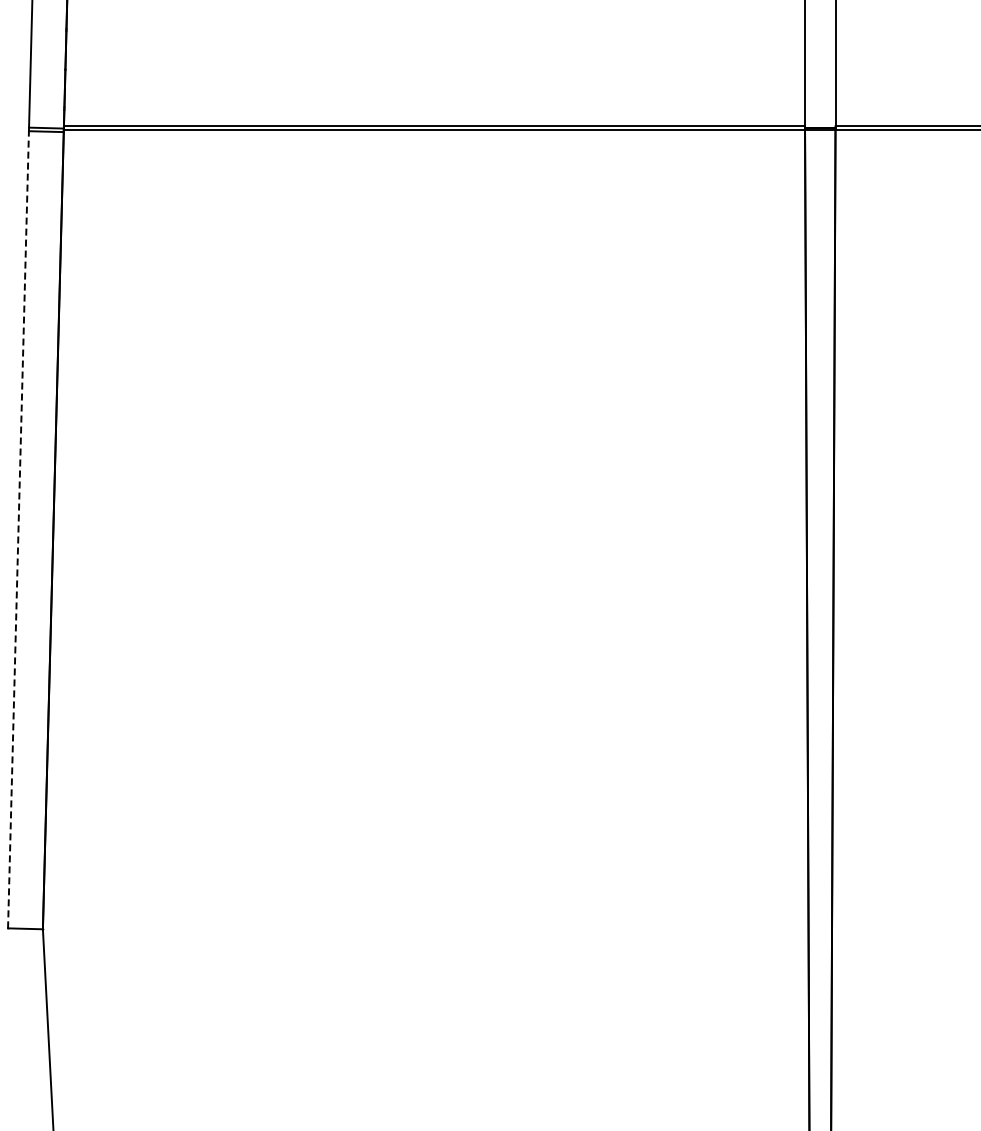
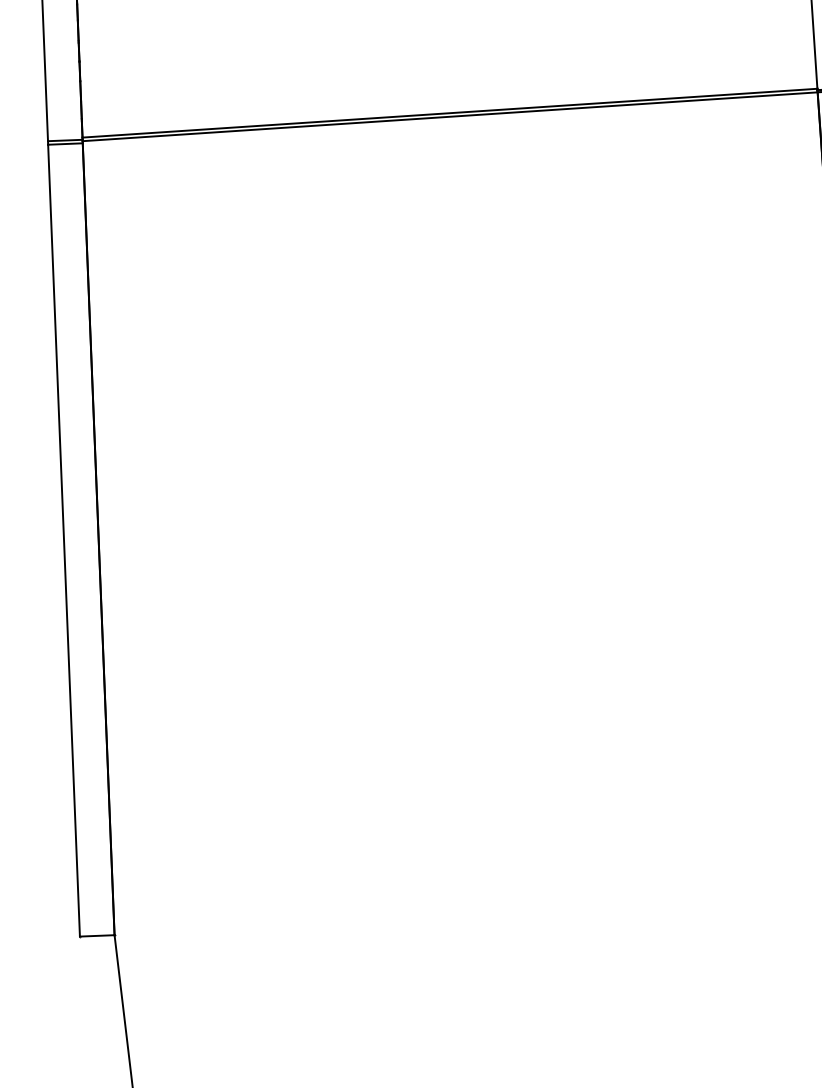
line: (18, 529) -> (64, 540), dashed -> solid

